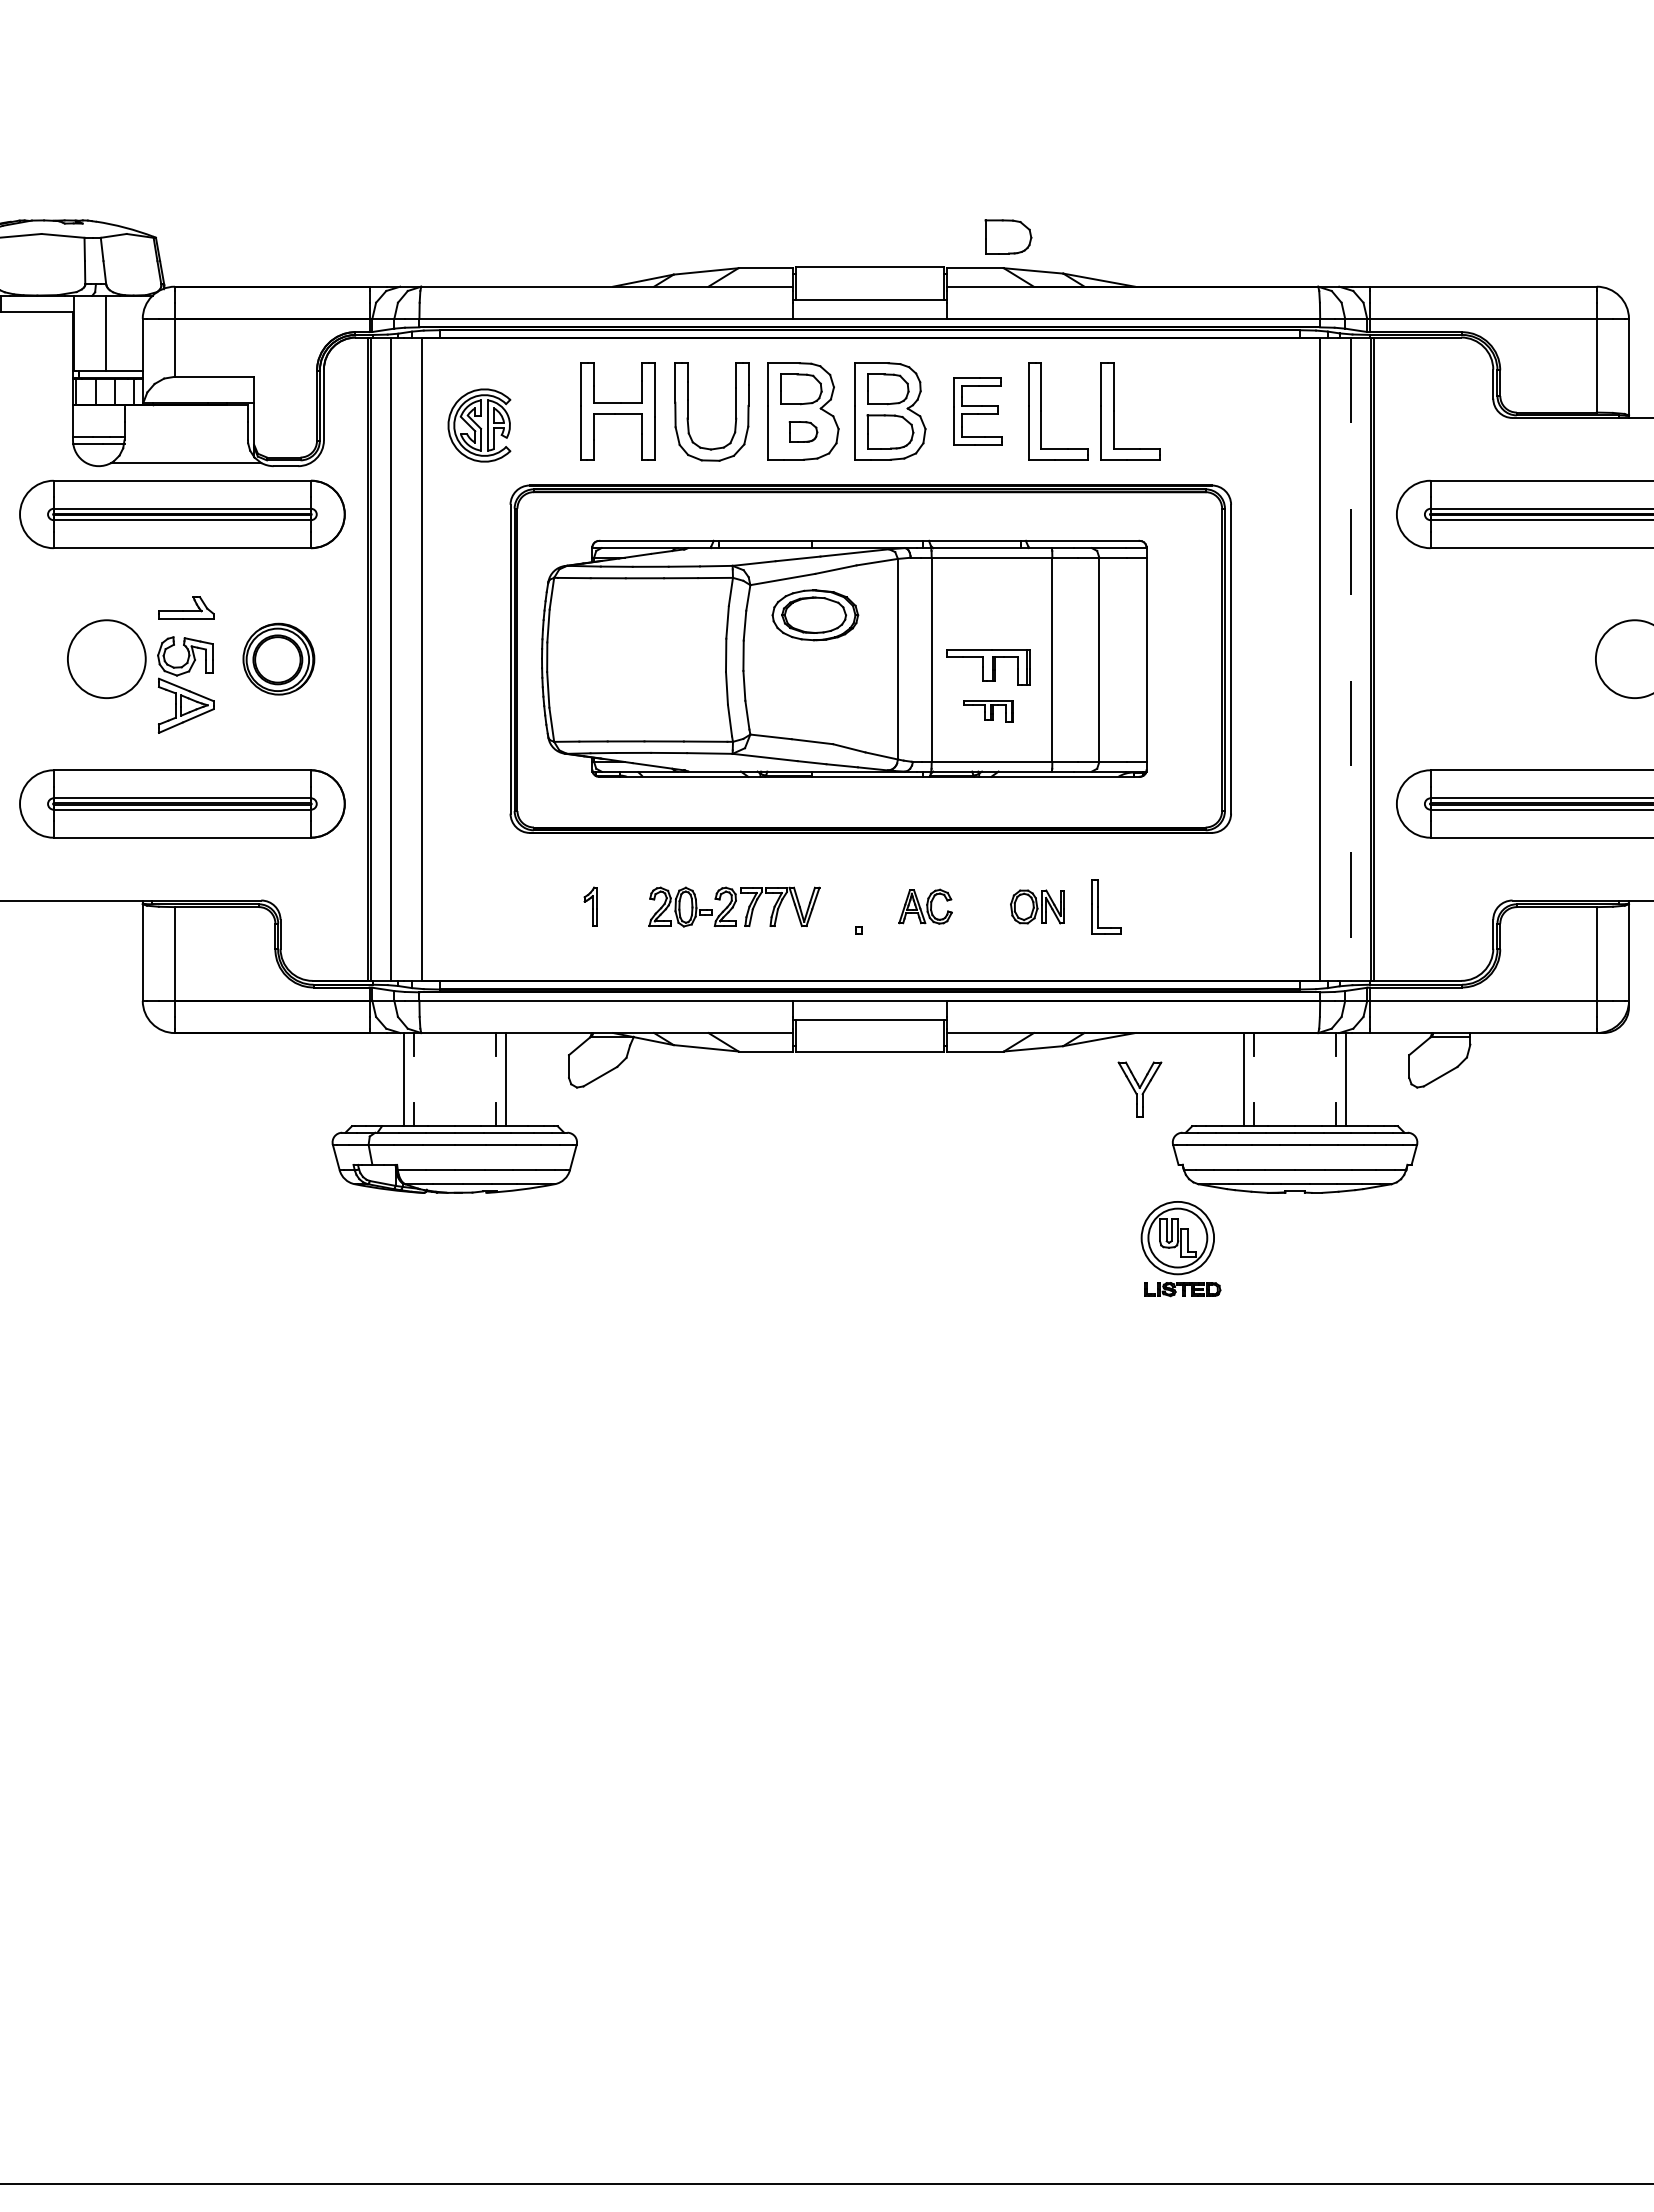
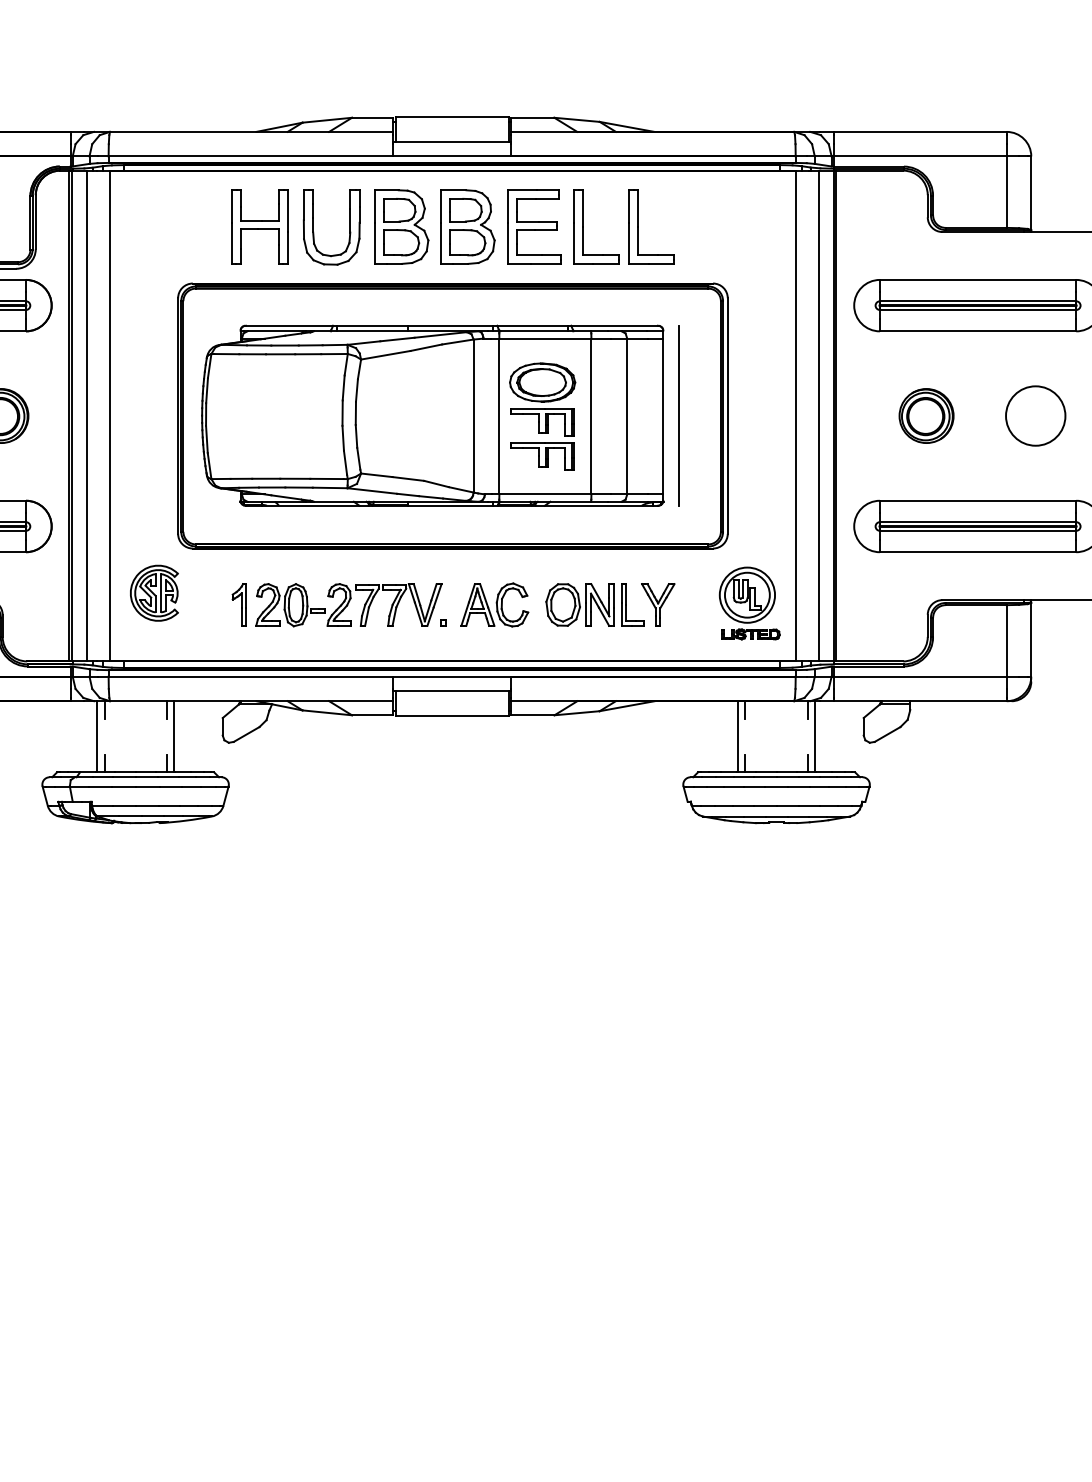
part: (1008, 236) -> (557, 93), removed
part: (977, 411) -> (534, 227), size x1.43
part: (479, 425) -> (154, 593), moved
part: (803, 431) -> (401, 242), size x1.67
part: (815, 615) -> (542, 382), moved
line: (1166, 658) -> (678, 415), added
part: (1491, 658) -> (926, 415), added
line: (1350, 659) -> (818, 416), dashed -> solid
part: (988, 711) -> (542, 455), size x1.67
part: (590, 906) -> (239, 604), size x1.43
part: (734, 906) -> (348, 604), size x1.43
part: (925, 906) -> (494, 604), size x1.67
part: (1037, 906) -> (580, 604), size x1.67
part: (1139, 1089) -> (657, 604), moved
part: (1180, 1249) -> (749, 603), moved

